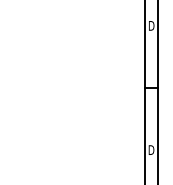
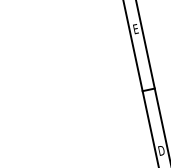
text: (151, 25) -> (135, 28), D -> E

